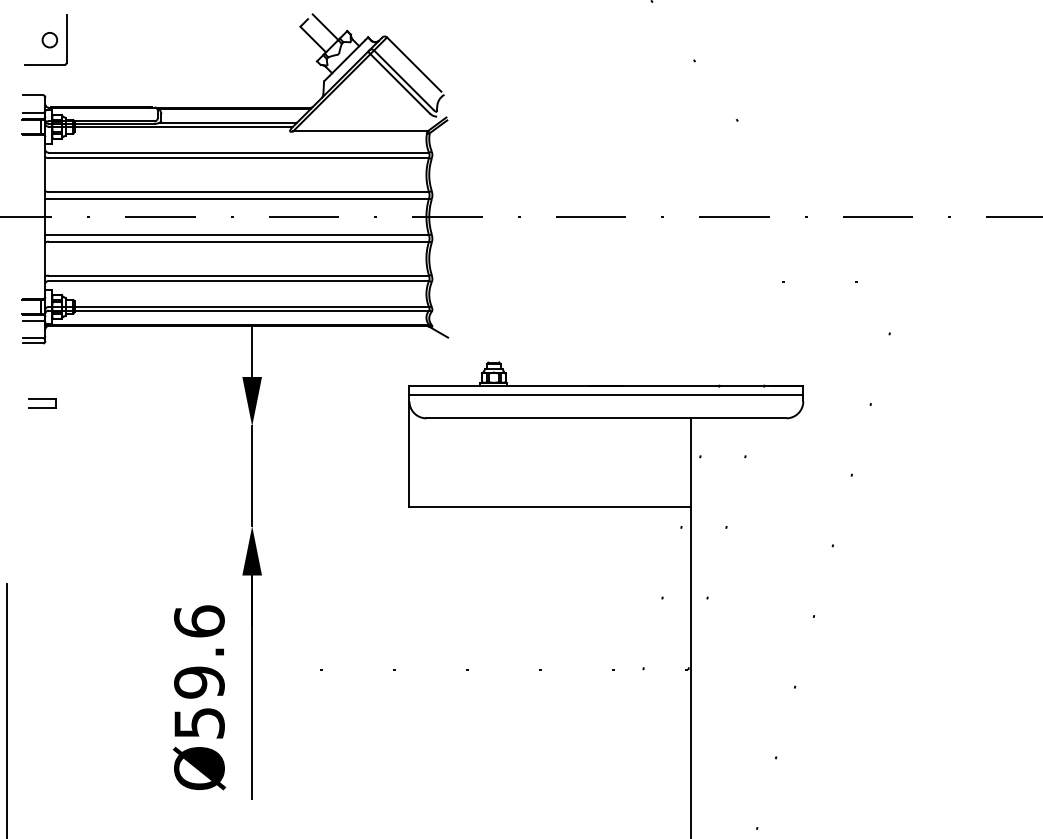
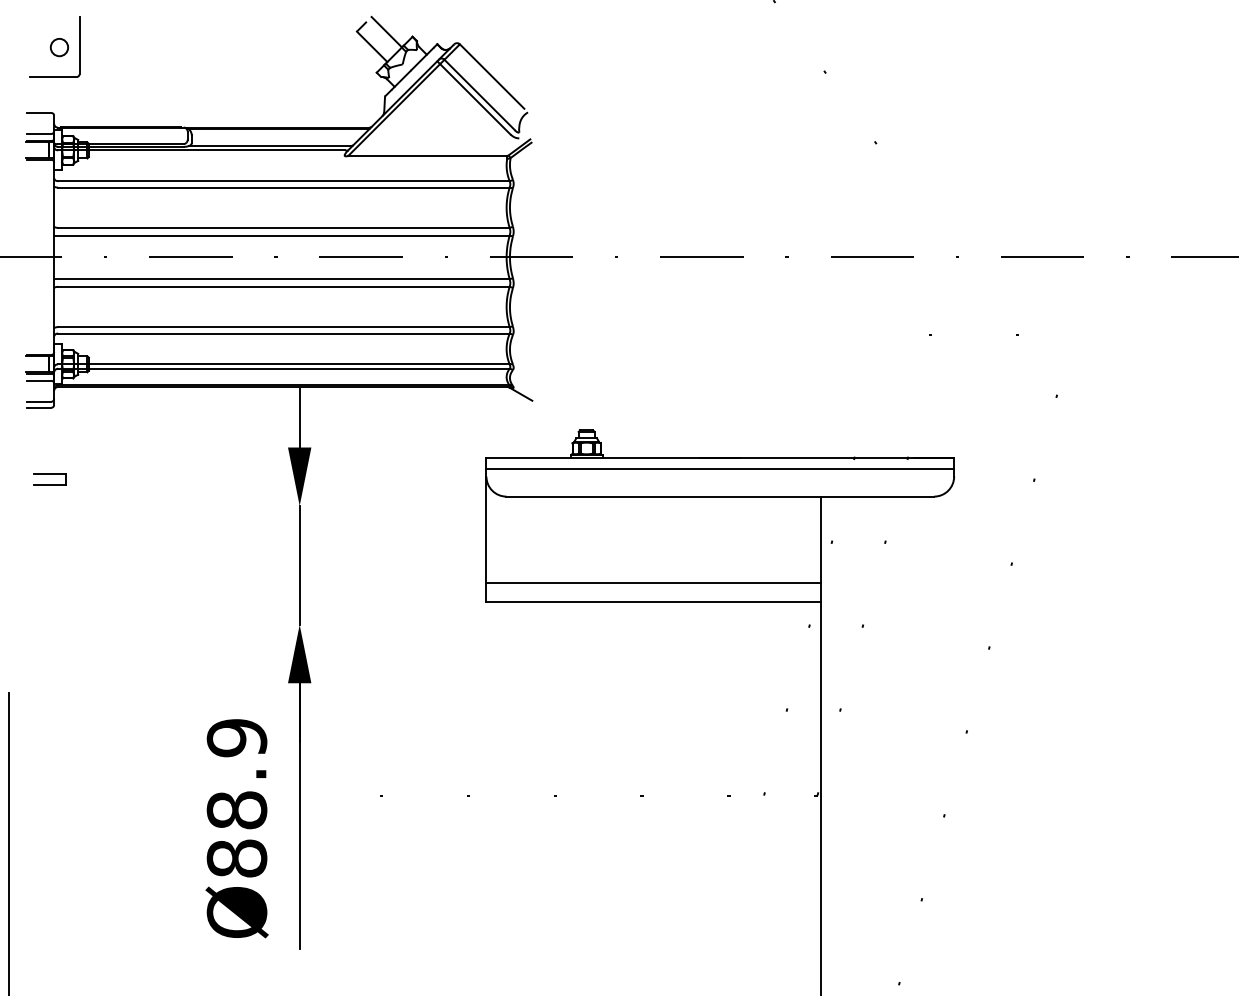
line: (550, 491) -> (653, 583), added
text: (198, 671) -> (236, 797), Ø59.6 -> Ø88.9

